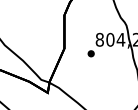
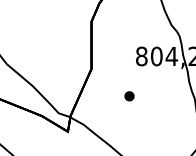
part: (91, 53) -> (129, 96), moved

